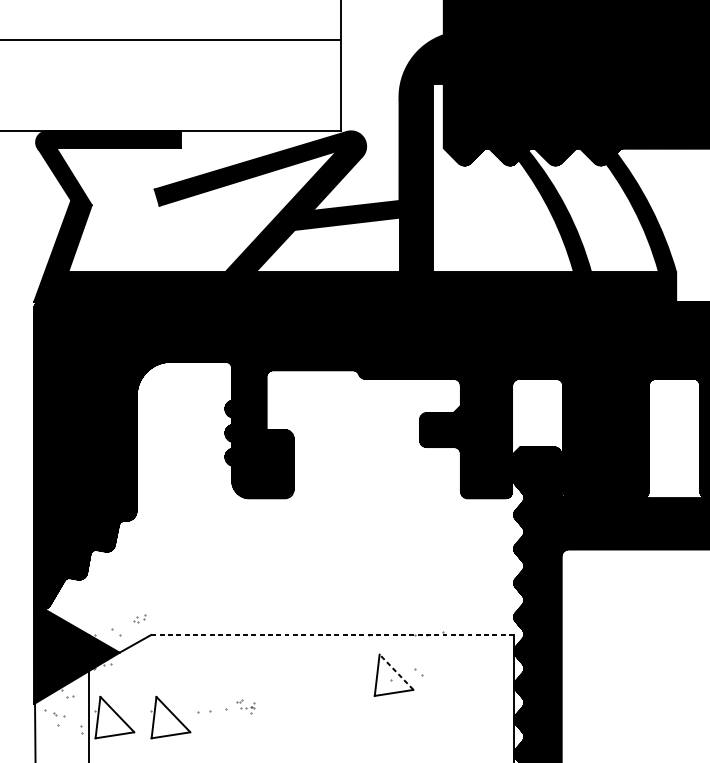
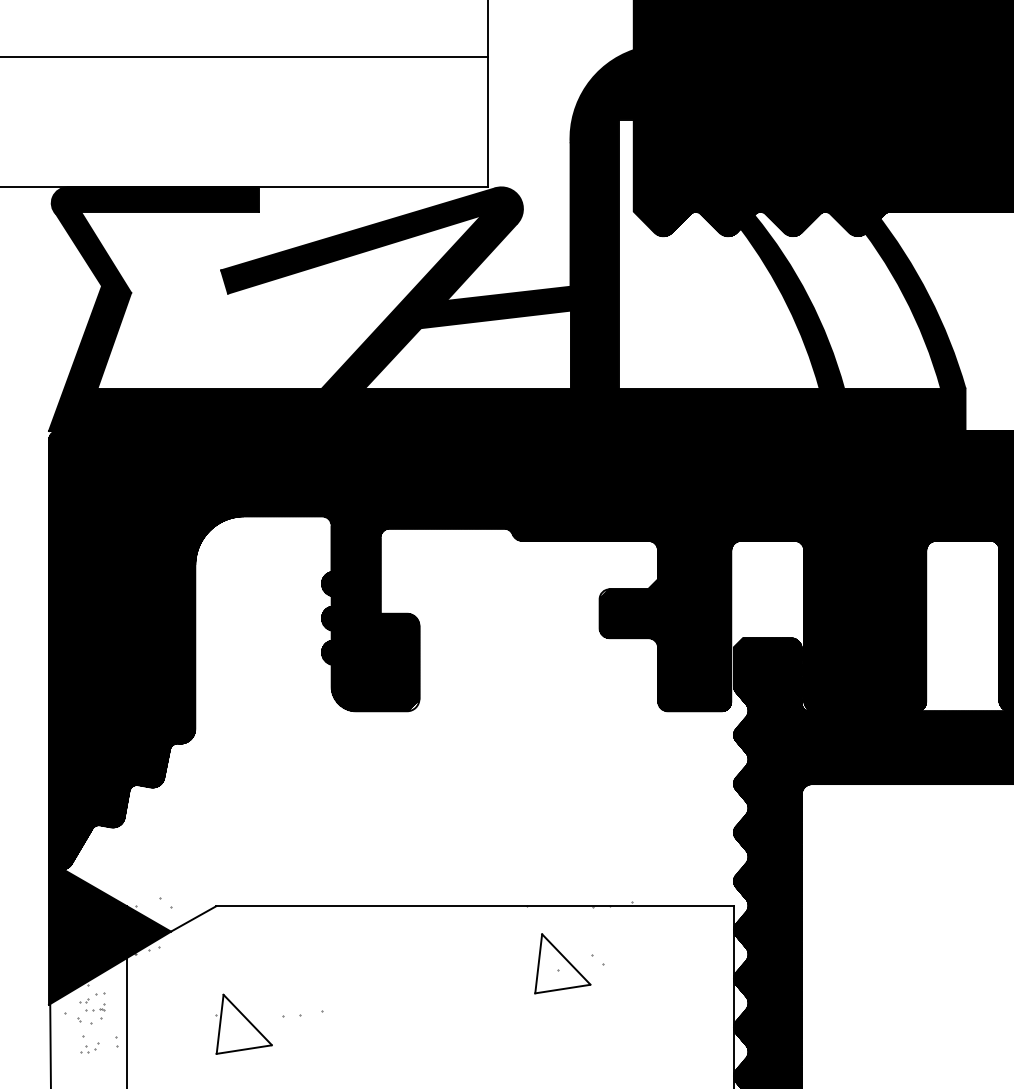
part: (139, 618) -> (89, 1047), moved
line: (332, 635) -> (475, 906), dashed -> solid
line: (396, 672) -> (566, 959), dashed -> solid
part: (245, 706) -> (92, 1008), moved
part: (114, 717) -> (163, 1023), removed

